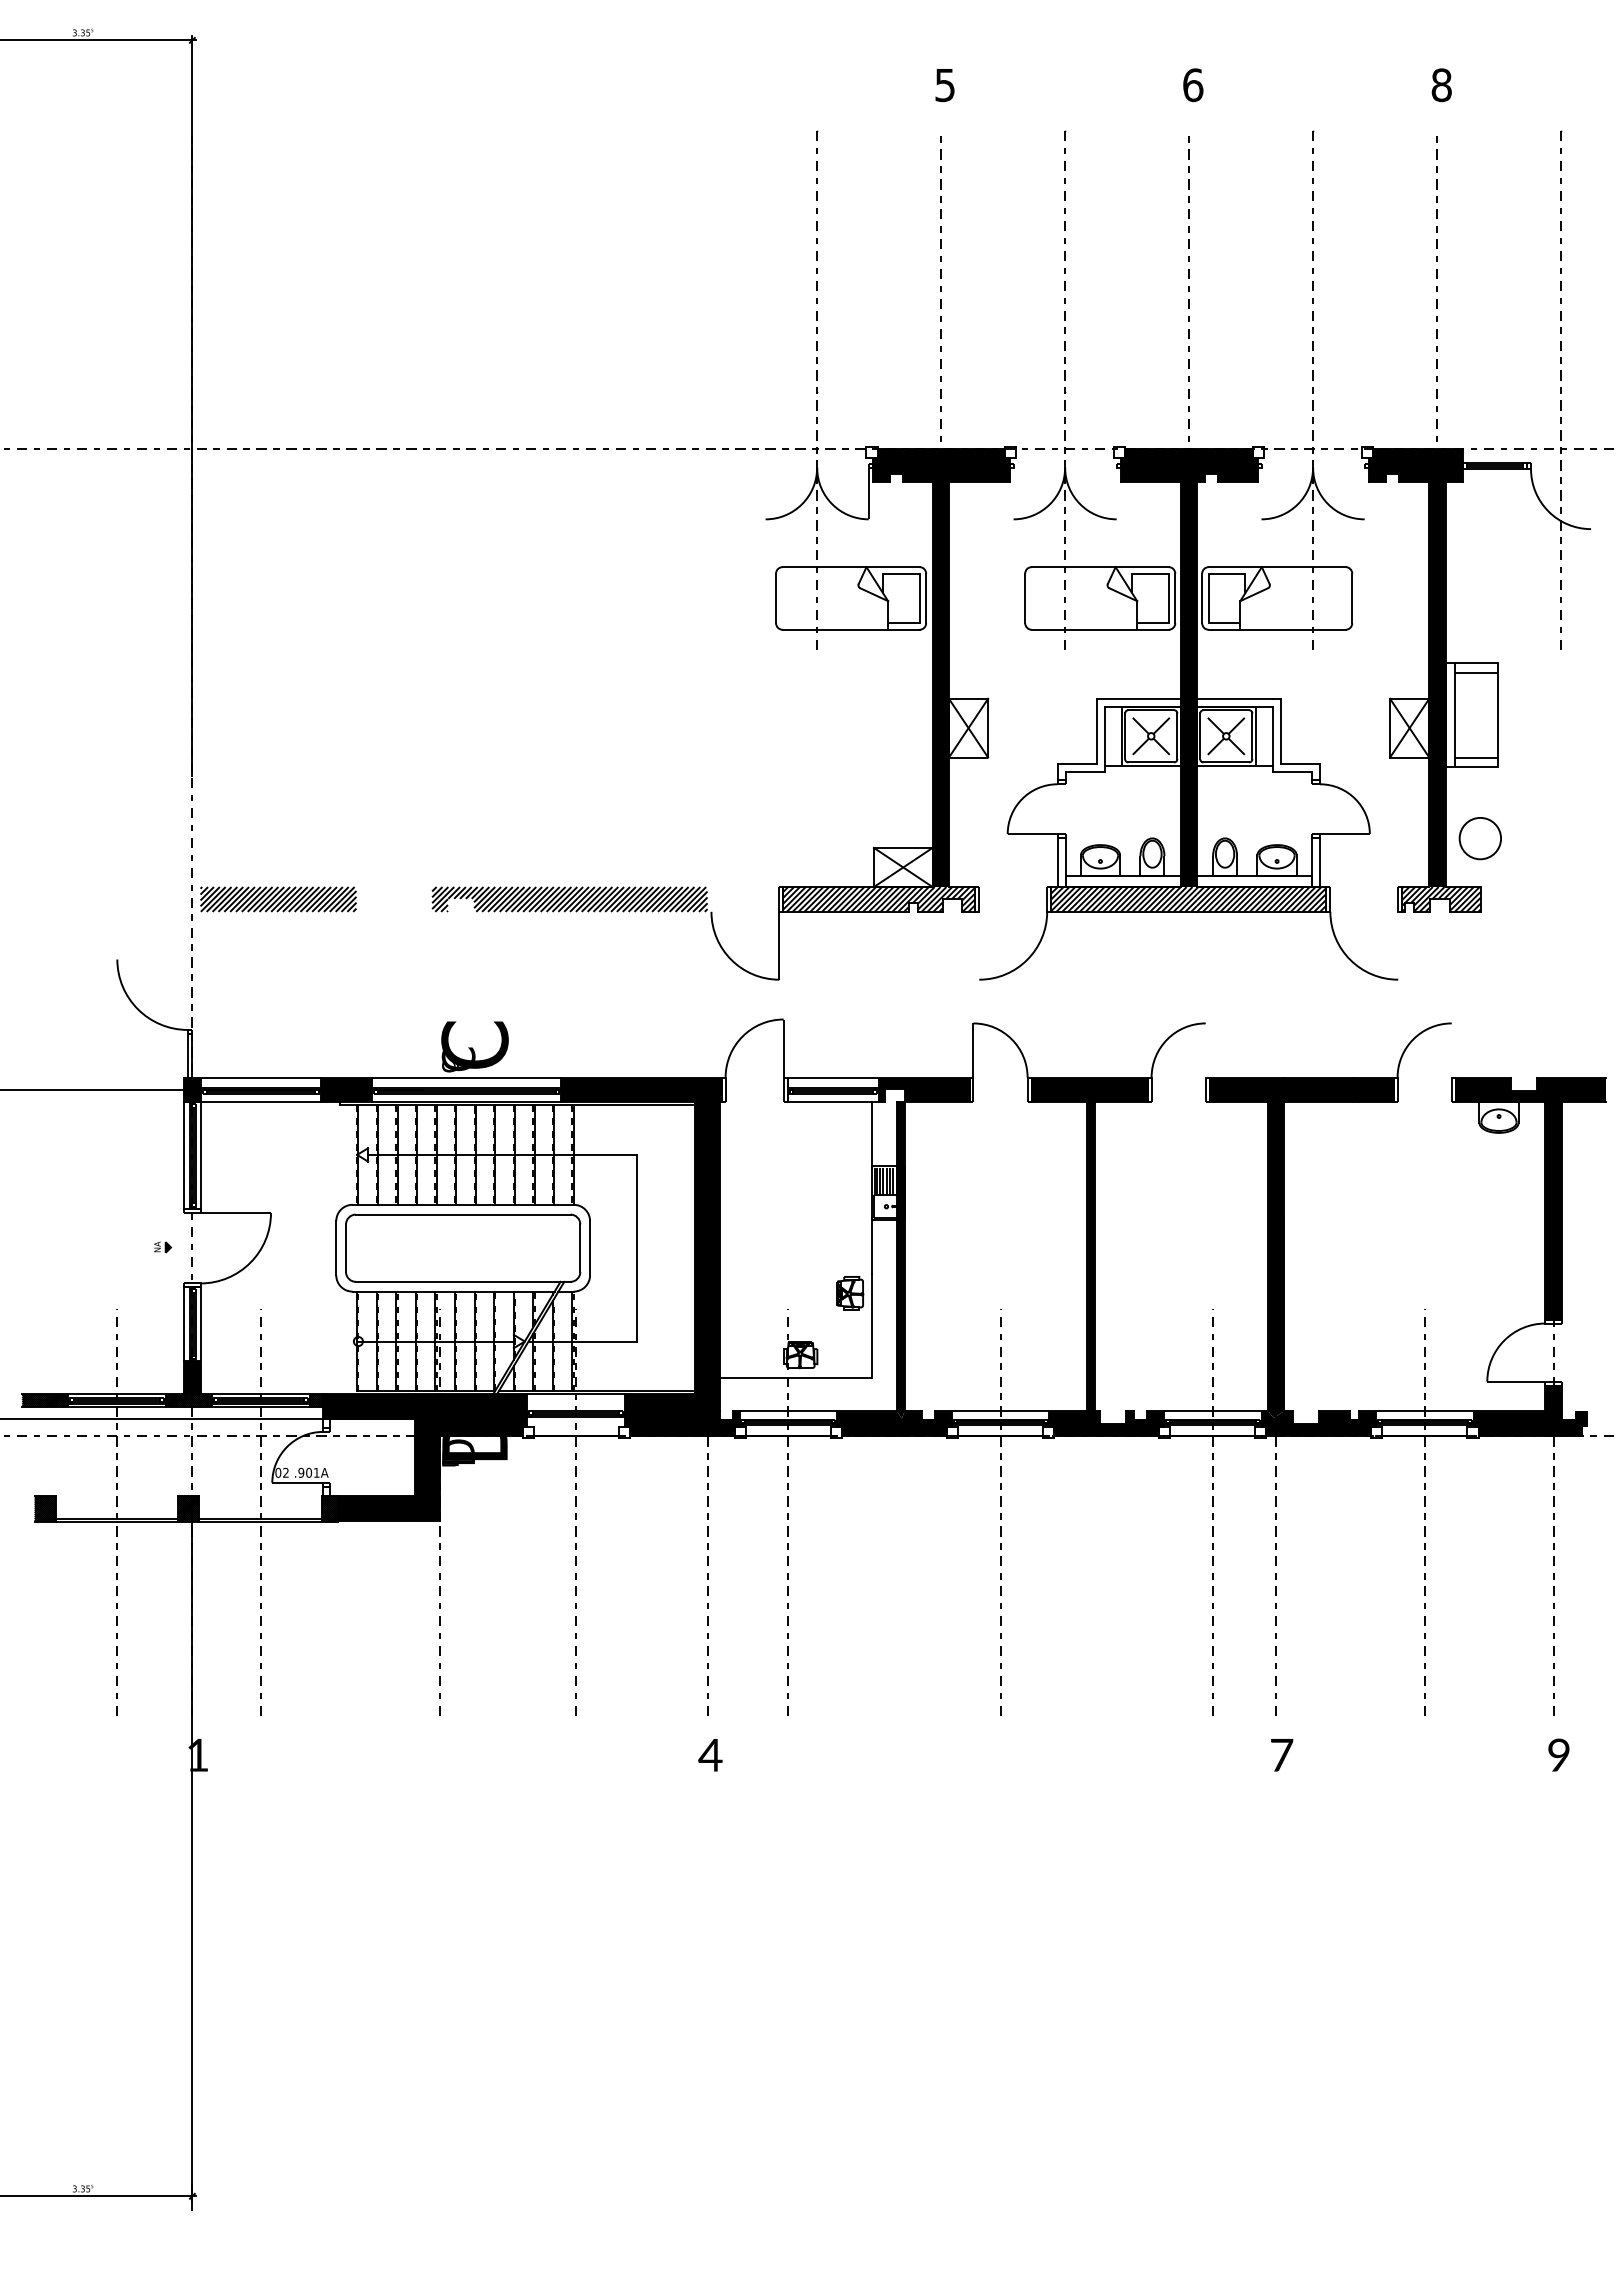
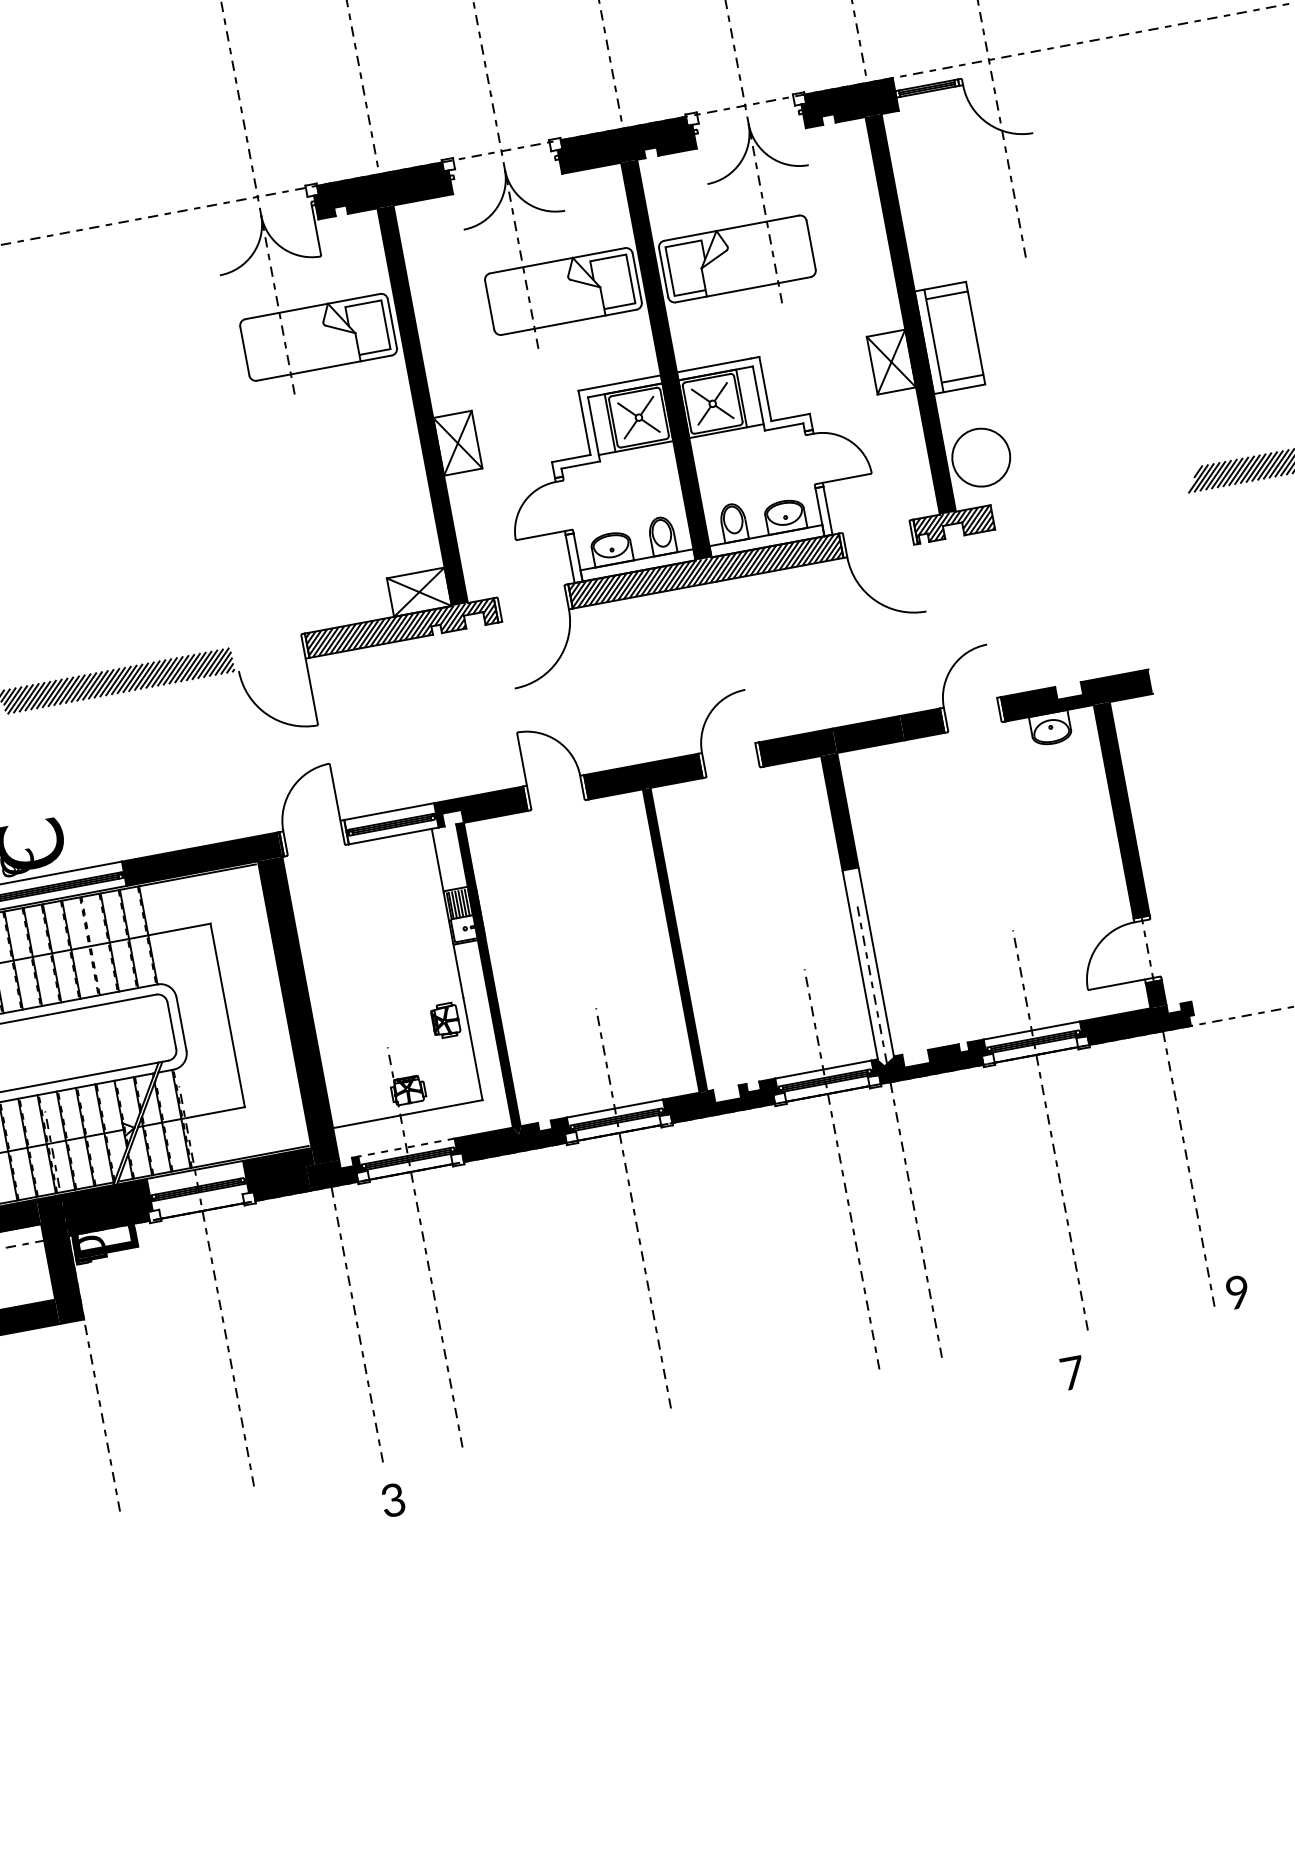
circle: (1480, 838) -> (981, 457), size x1.4
line: (515, 1154) -> (90, 945), solid -> dashed
fill: (1276, 1318) -> (869, 966), removed
line: (788, 1411) -> (406, 1148), solid -> dashed
text: (710, 1754) -> (393, 1499), 4 -> 3
text: (1558, 1754) -> (1237, 1291), moved
text: (1282, 1755) -> (1073, 1373), moved

